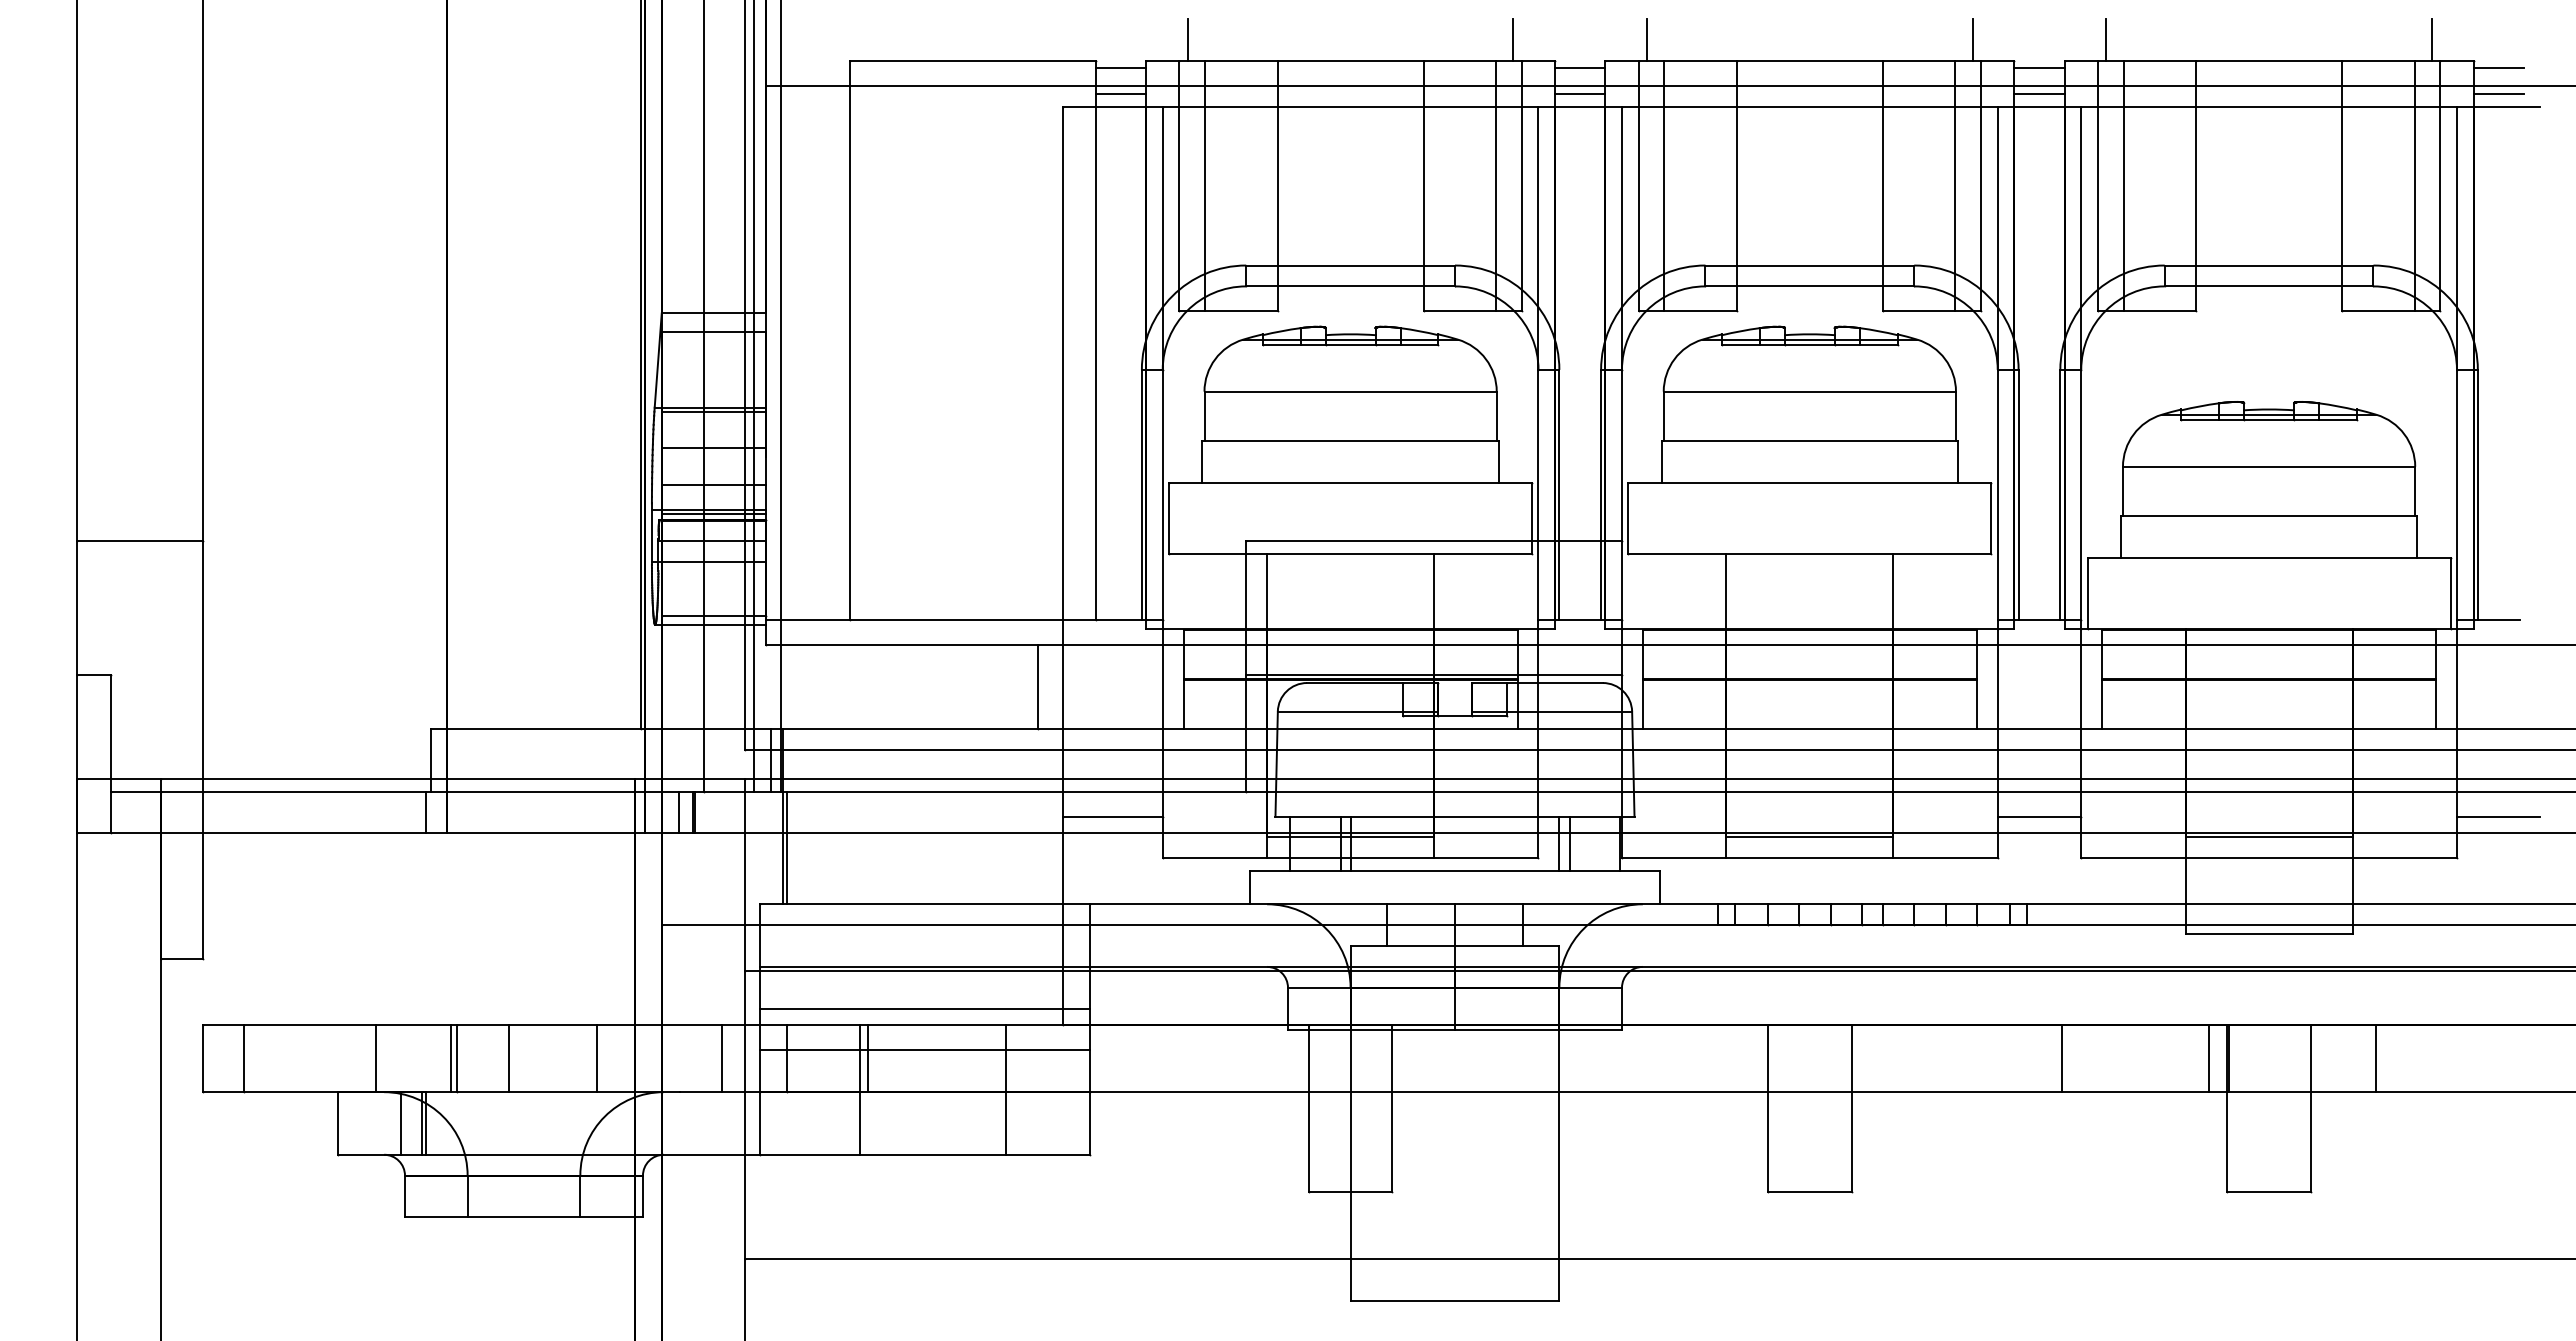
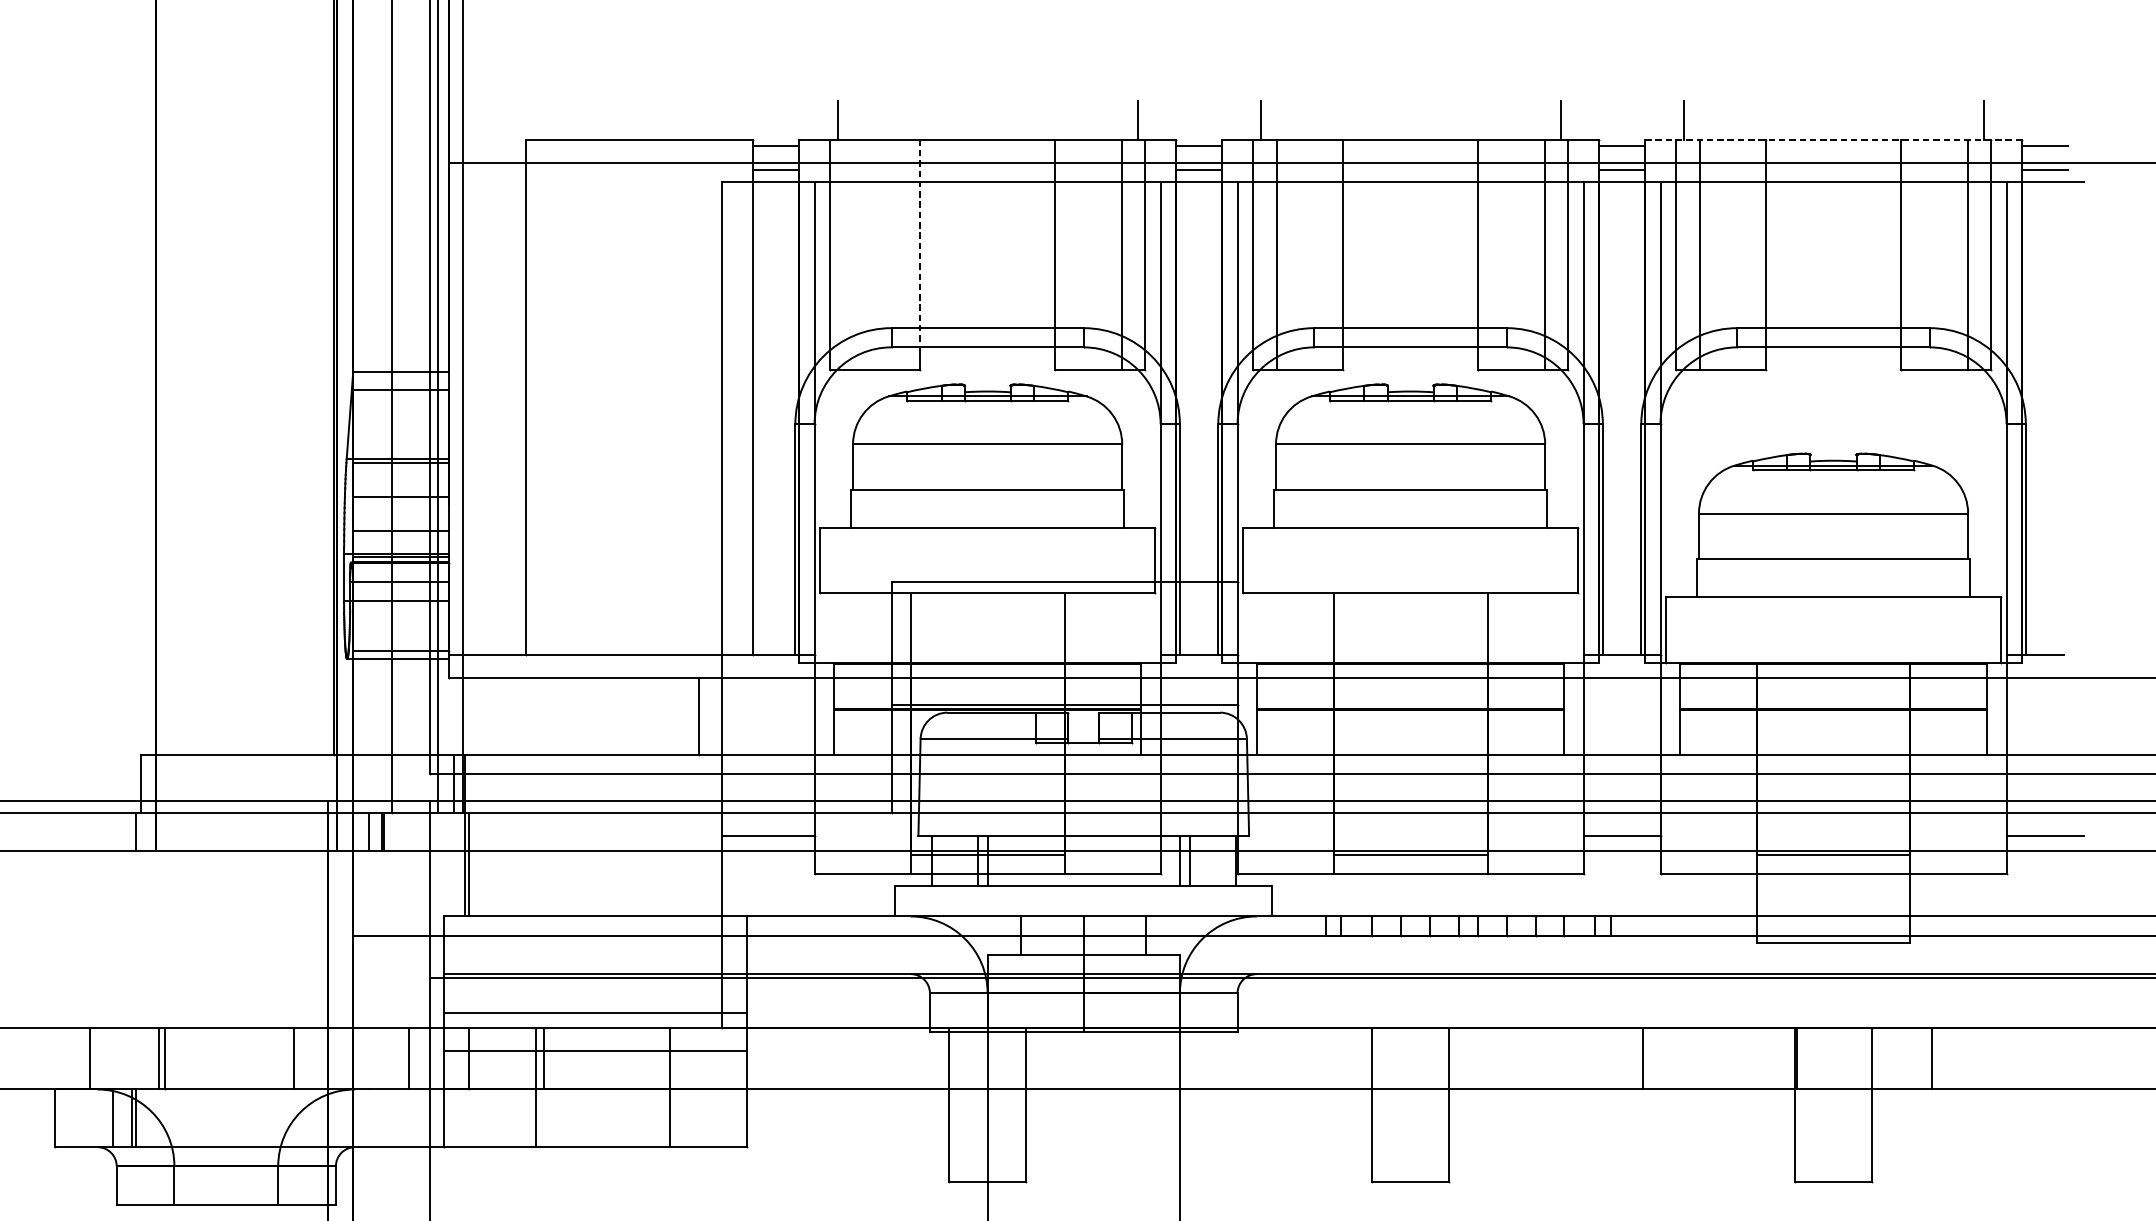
line: (2269, 60) -> (1833, 139), solid -> dashed
line: (1277, 173) -> (920, 243), solid -> dashed
line: (1205, 185) -> (853, 254), removed
line: (508, 1058) -> (212, 1058), removed
line: (2208, 1058) -> (1777, 1058), removed

